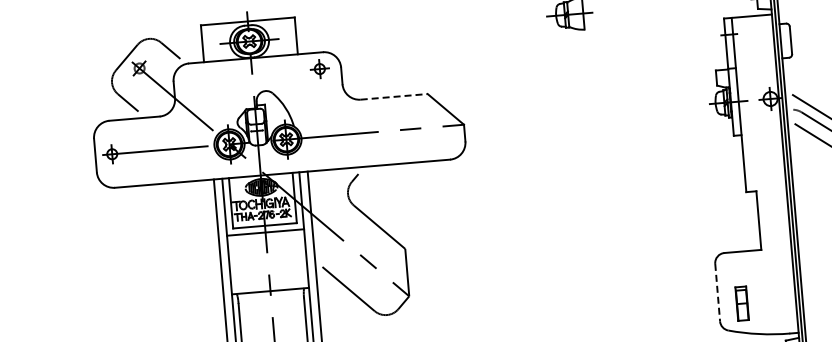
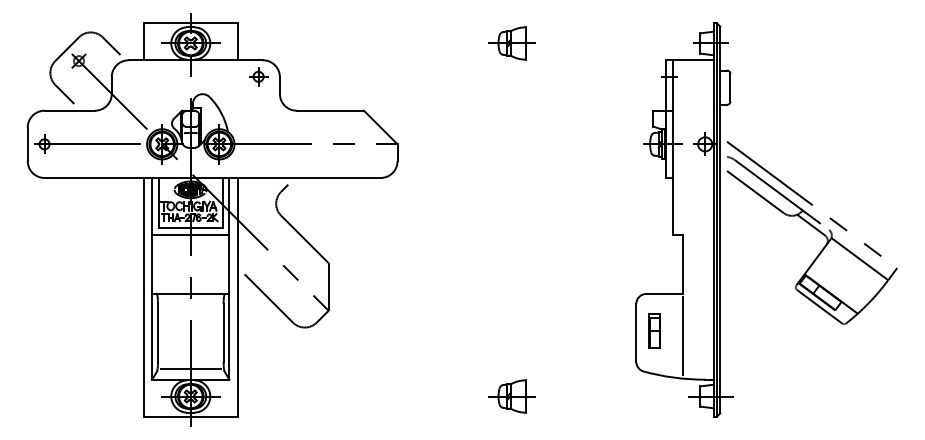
line: (394, 96) -> (330, 110), dashed -> solid
line: (717, 292) -> (636, 332), dashed -> solid
line: (765, 292) -> (683, 336), added
part: (741, 303) -> (654, 330), moved

